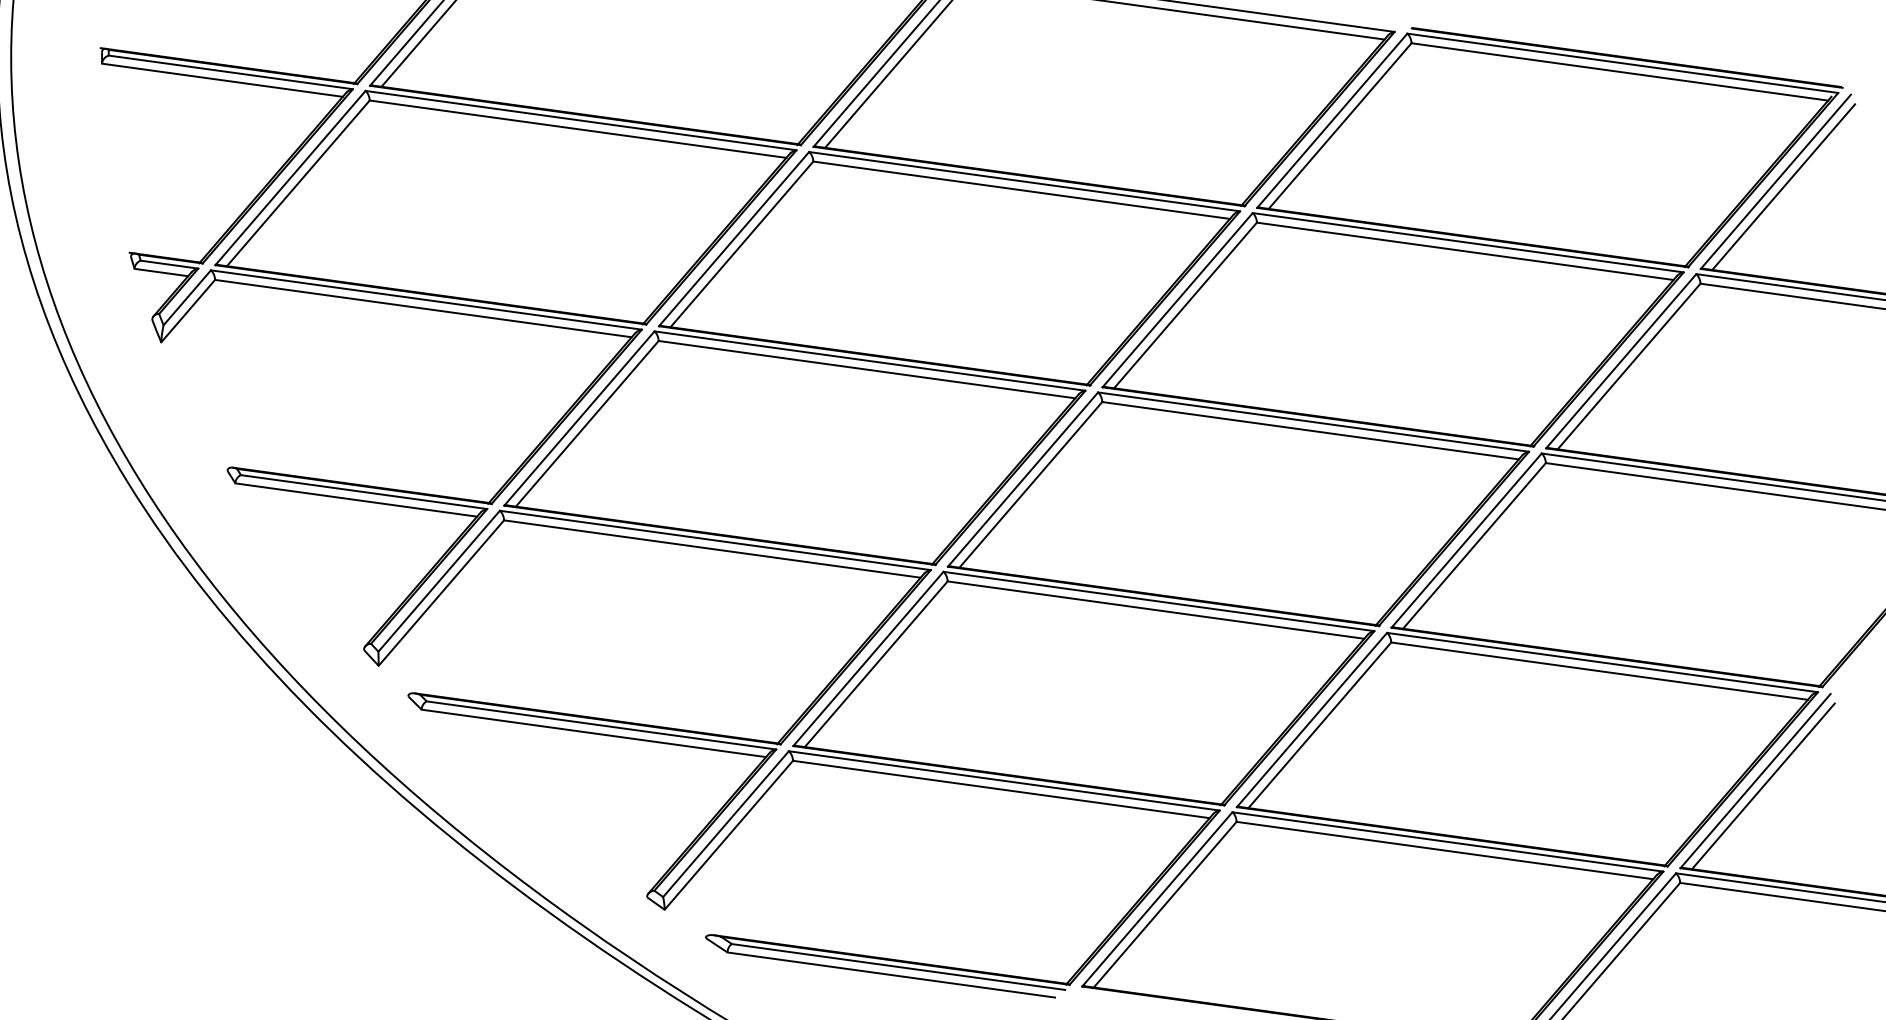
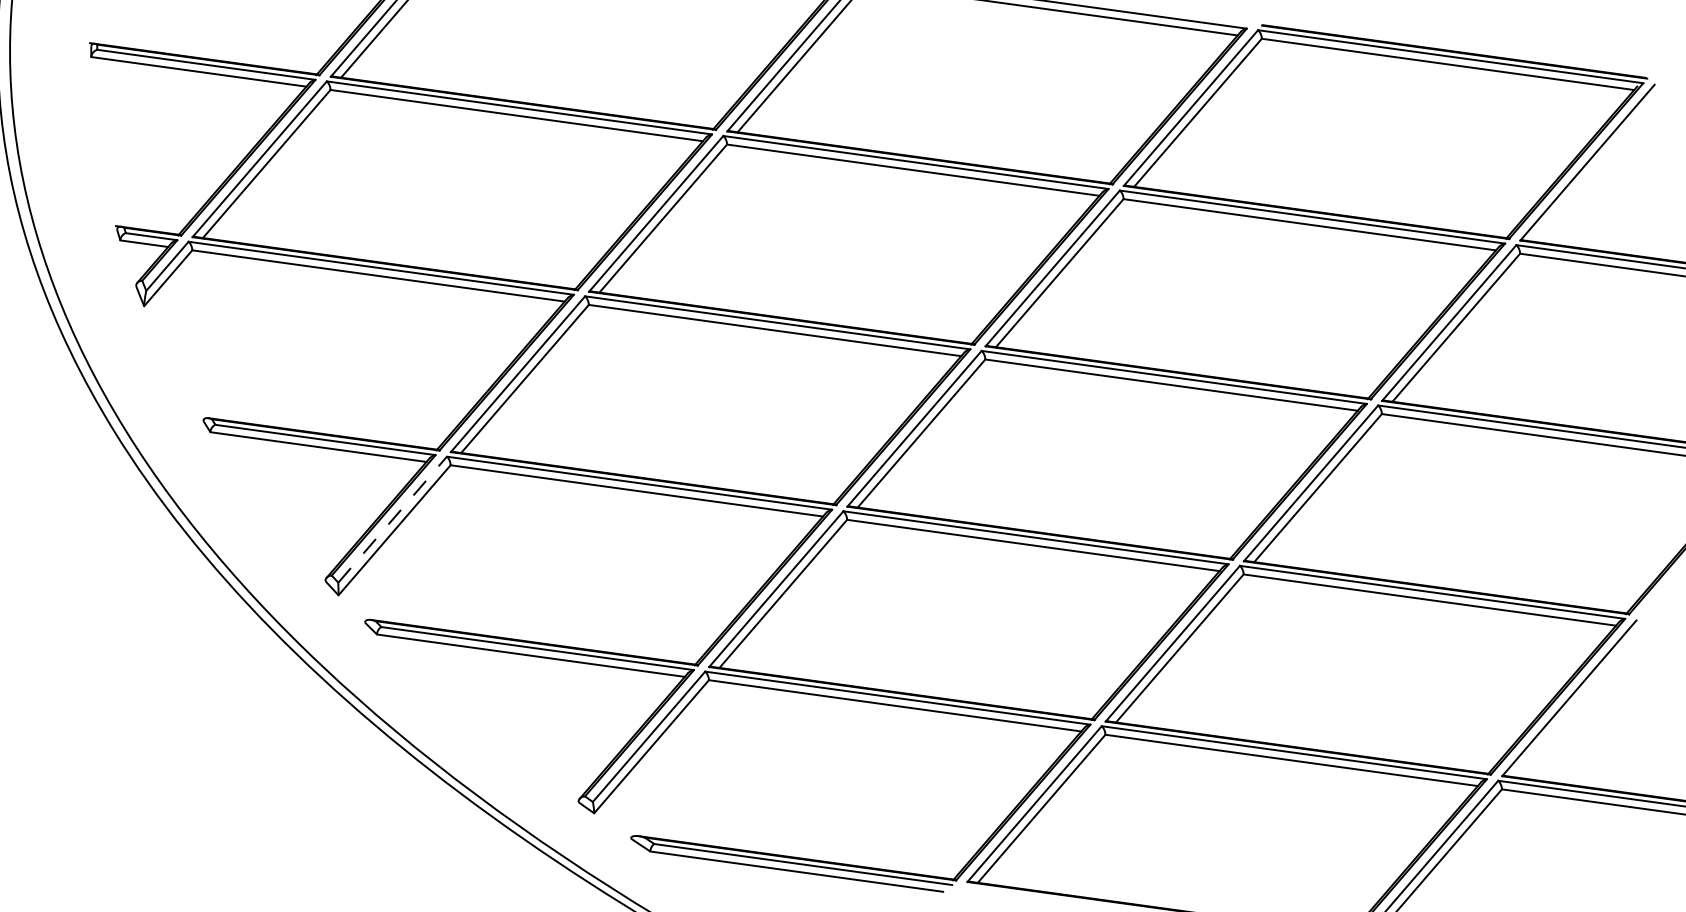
line: (1783, 186) -> (1594, 166), removed
line: (439, 580) -> (392, 519), solid -> dashed
line: (1763, 786) -> (1576, 703), removed

